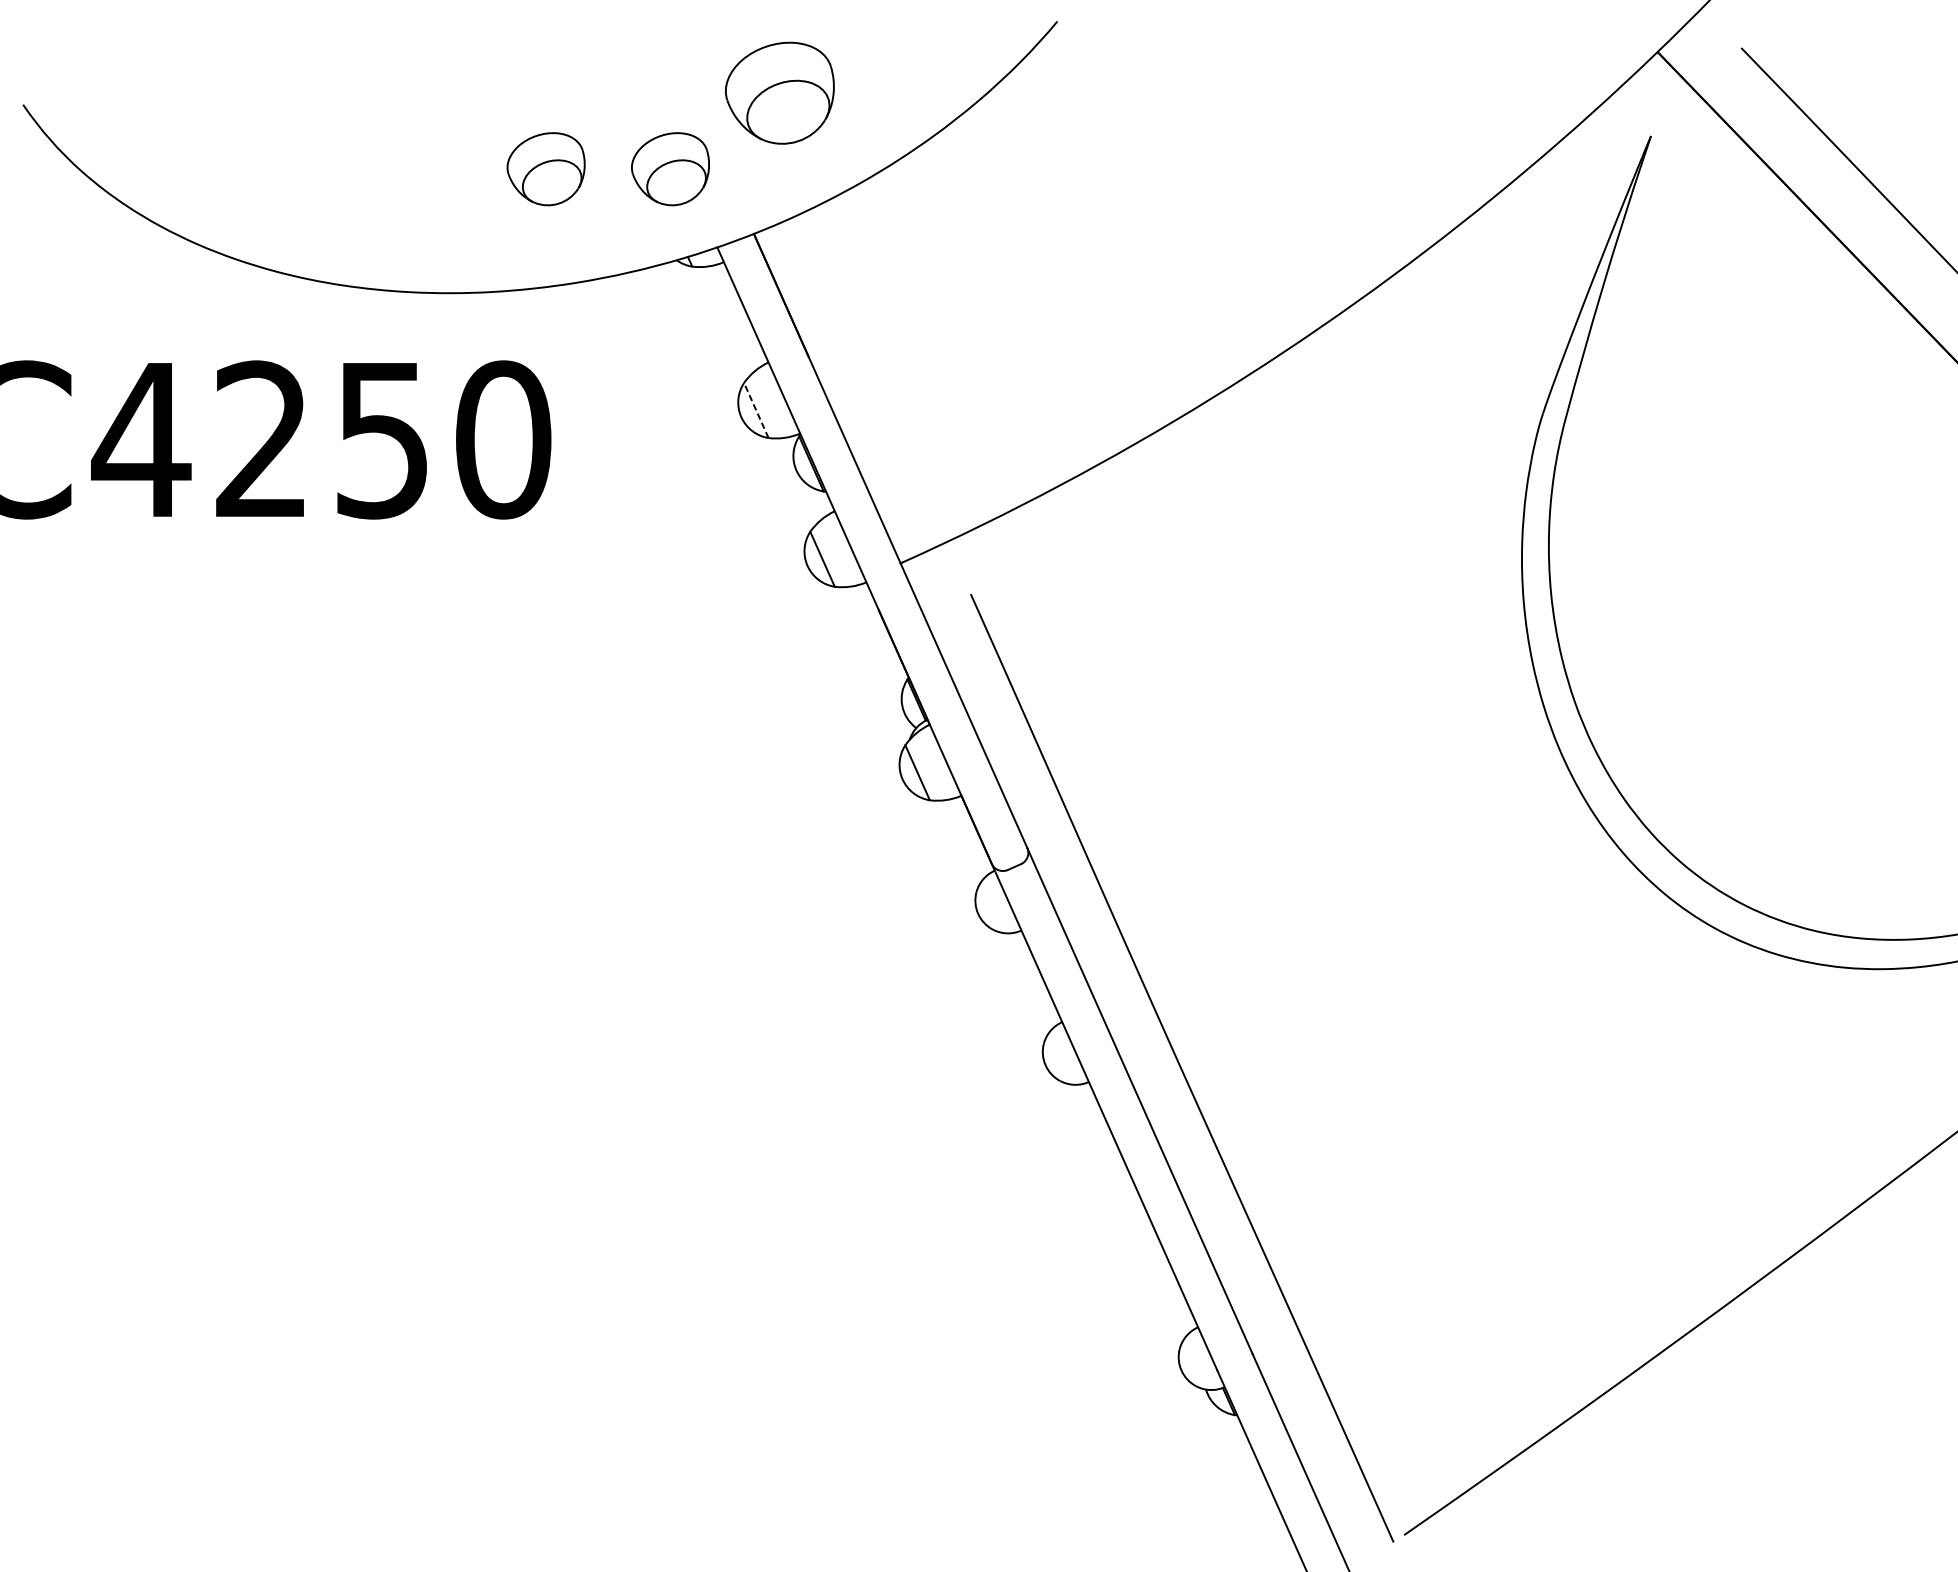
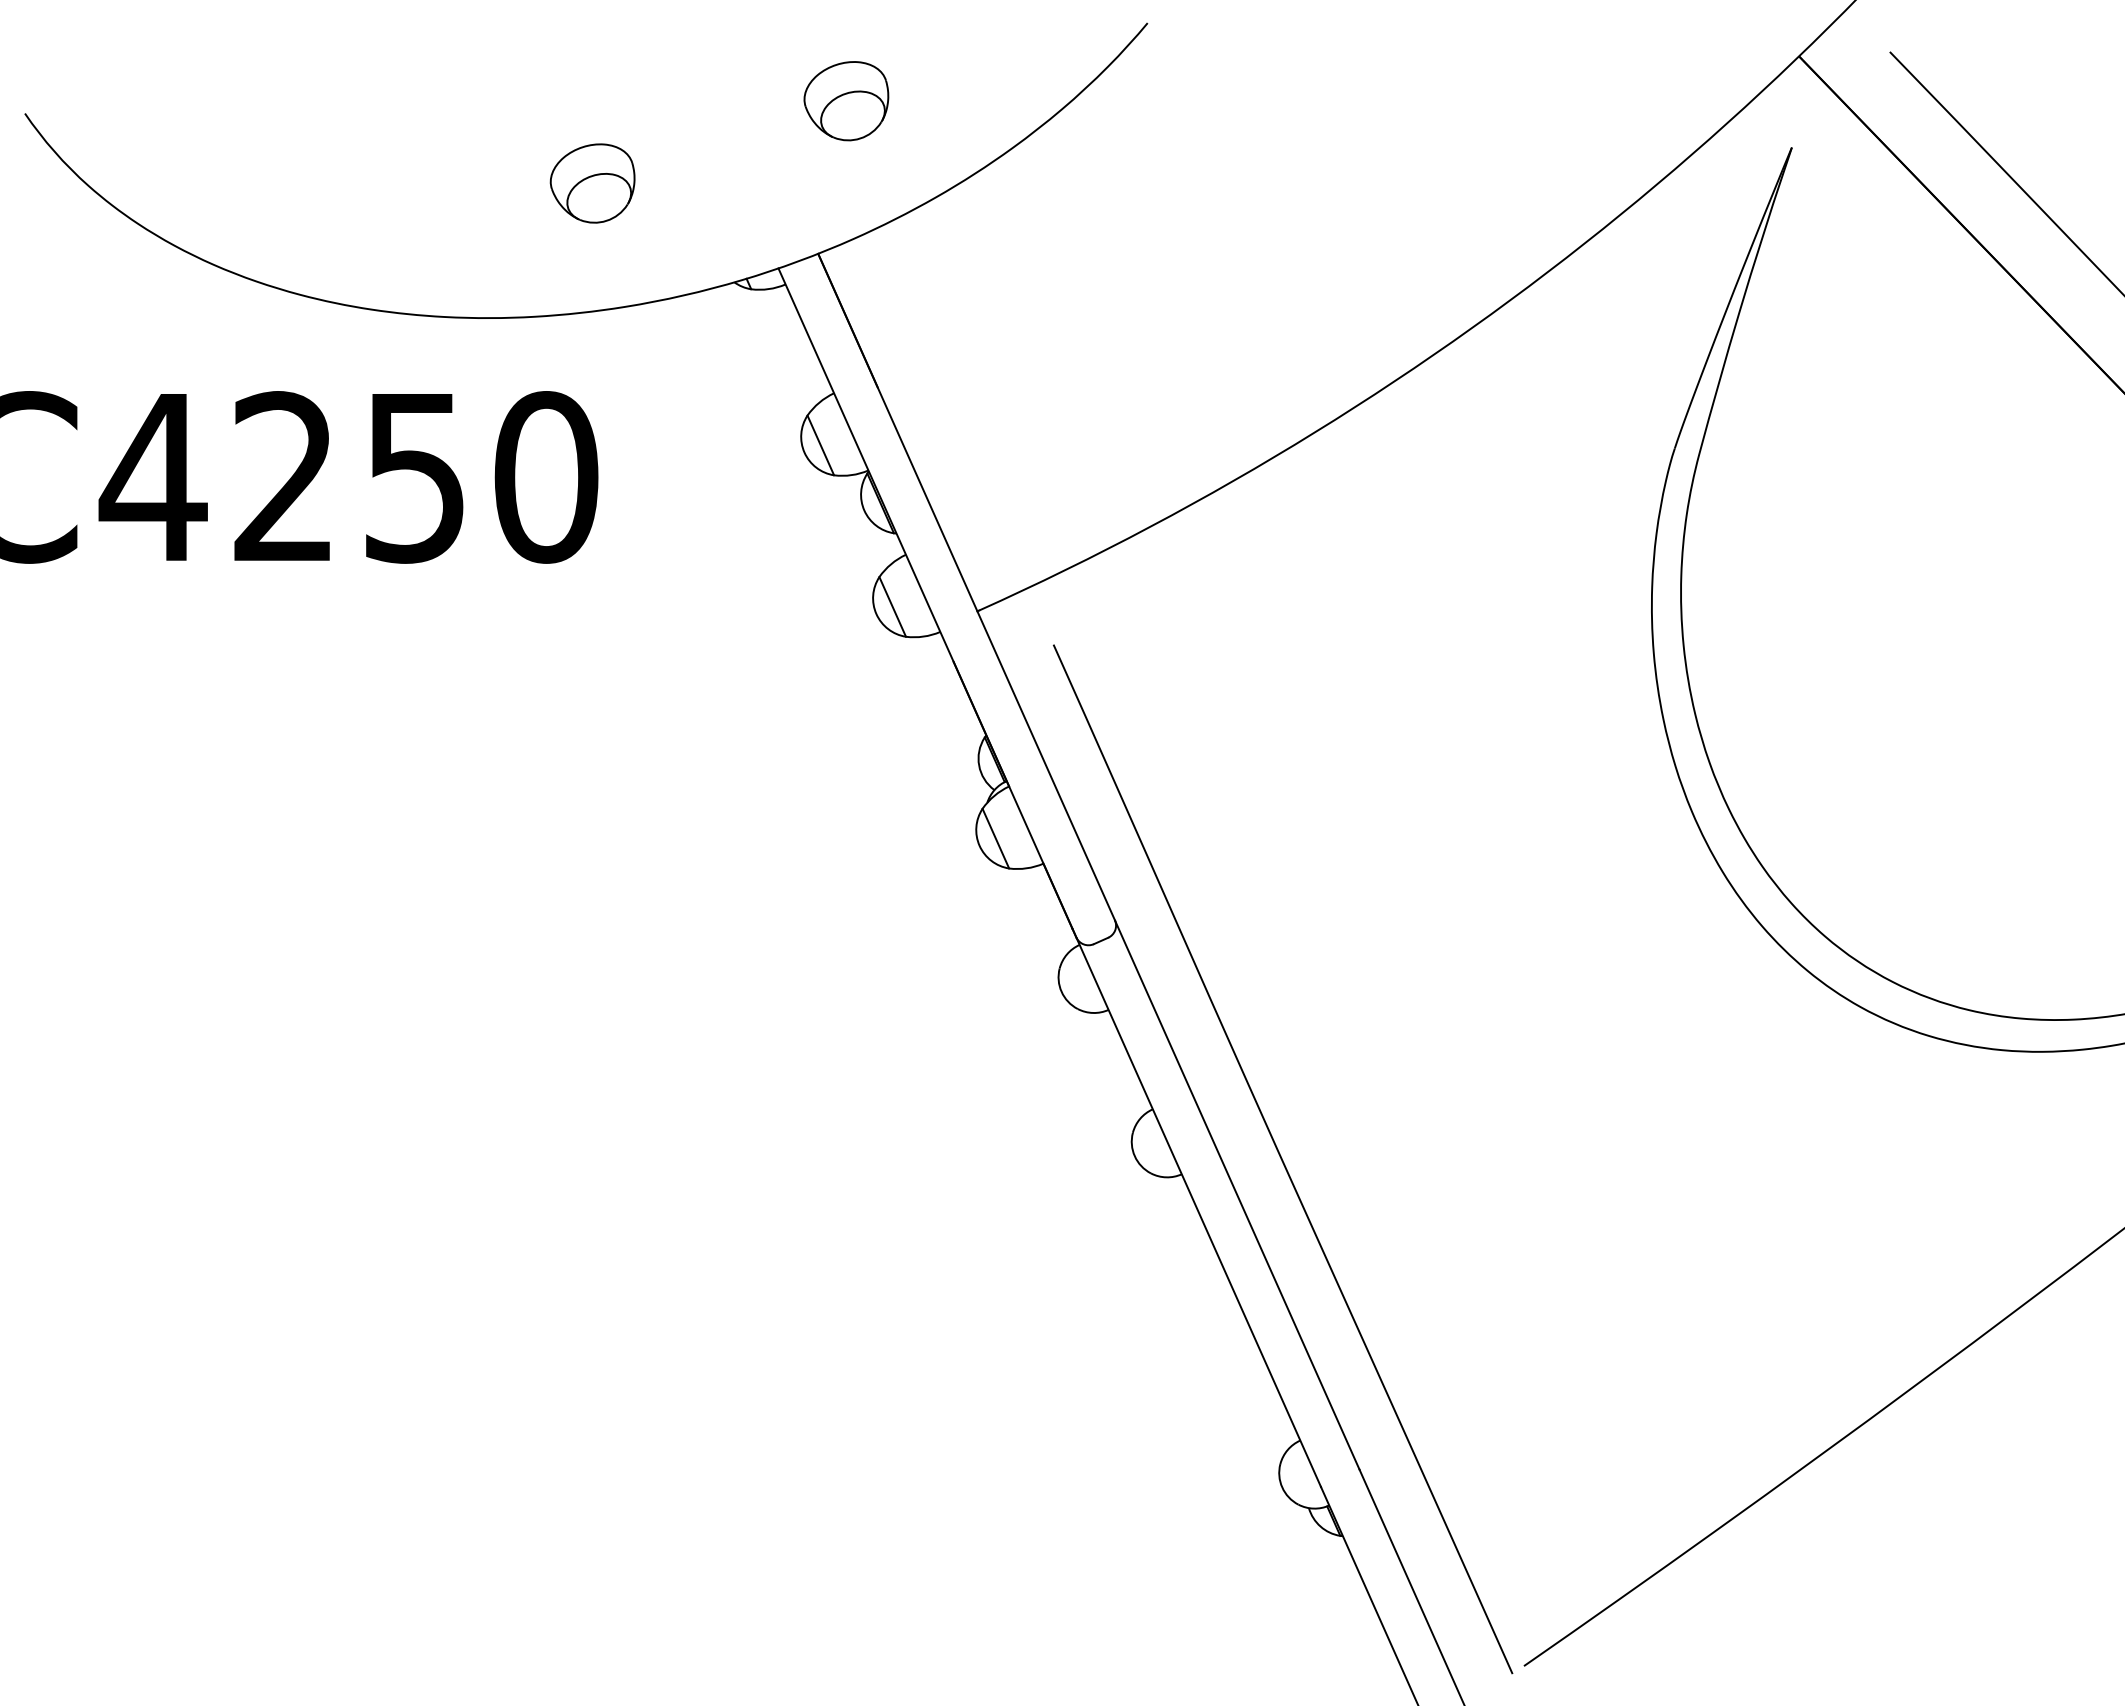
part: (779, 93) -> (846, 101), size x0.71
part: (670, 169) -> (727, 183), removed
line: (756, 410) -> (820, 445), dashed -> solid

